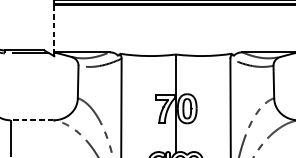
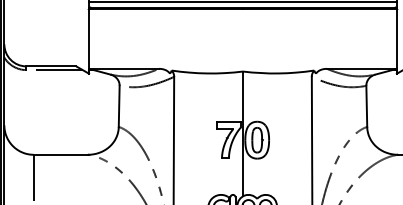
line: (53, 31) -> (88, 42), dashed -> solid
line: (31, 120) -> (60, 154), dashed -> solid

